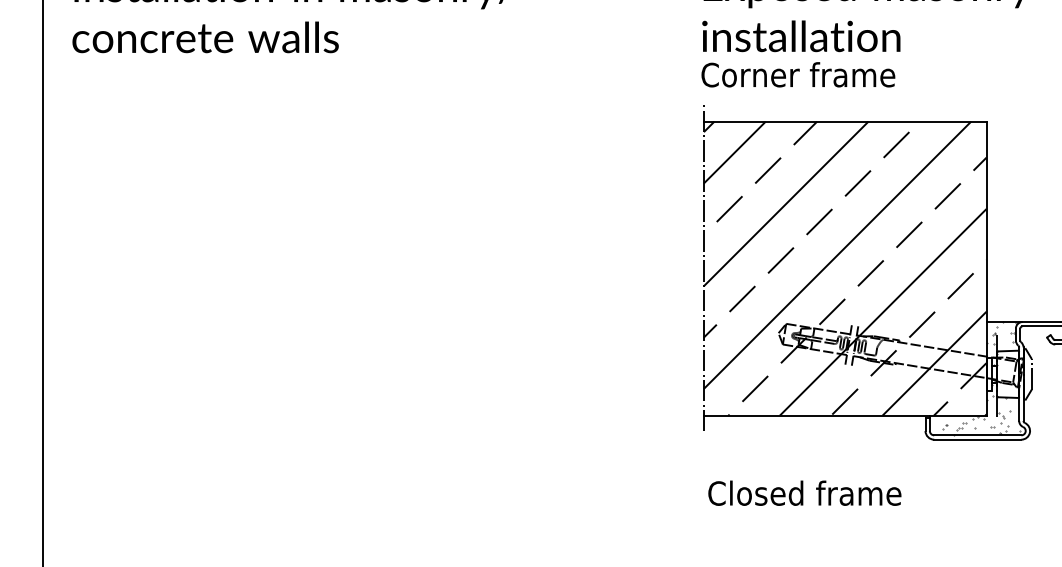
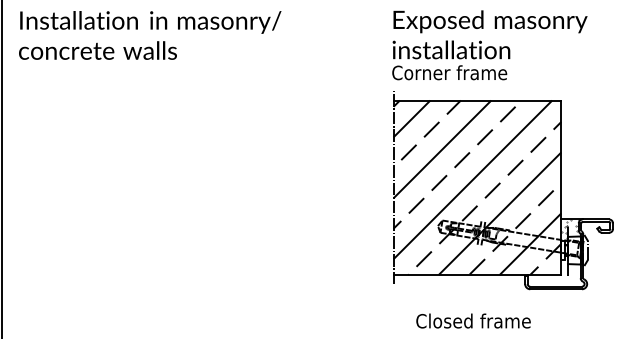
hatch: (980, 409) -> (557, 271), removed
text: (804, 492) -> (473, 320), moved

